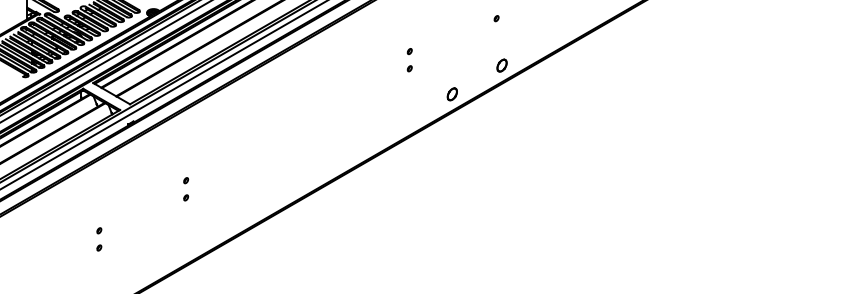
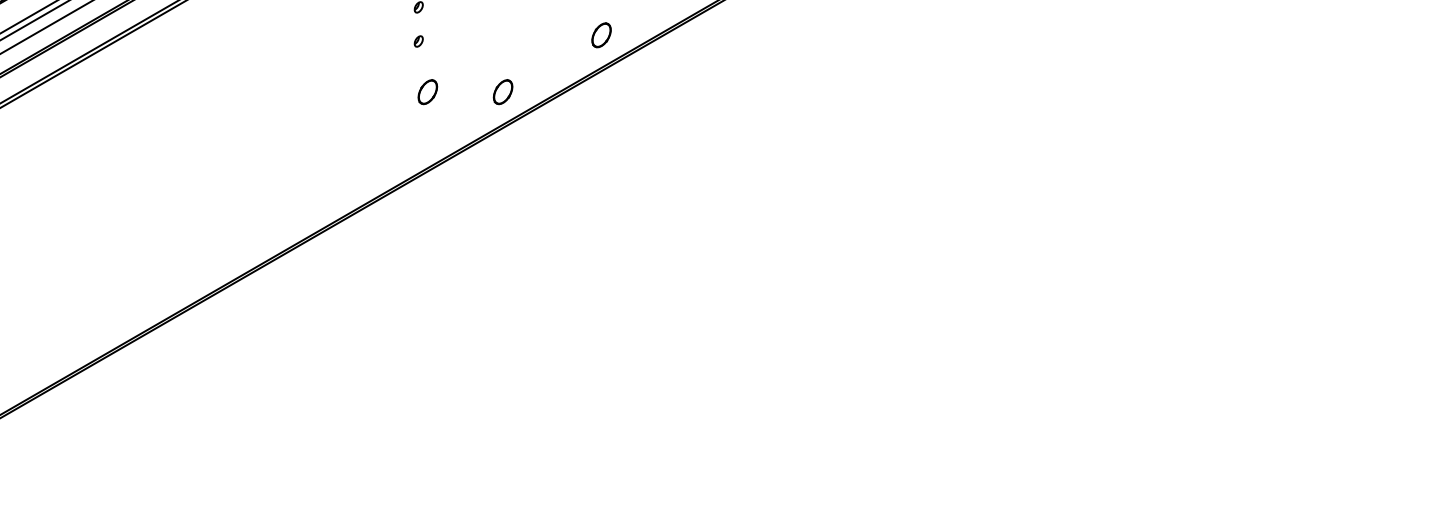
part: (413, 94) -> (426, 92), added

